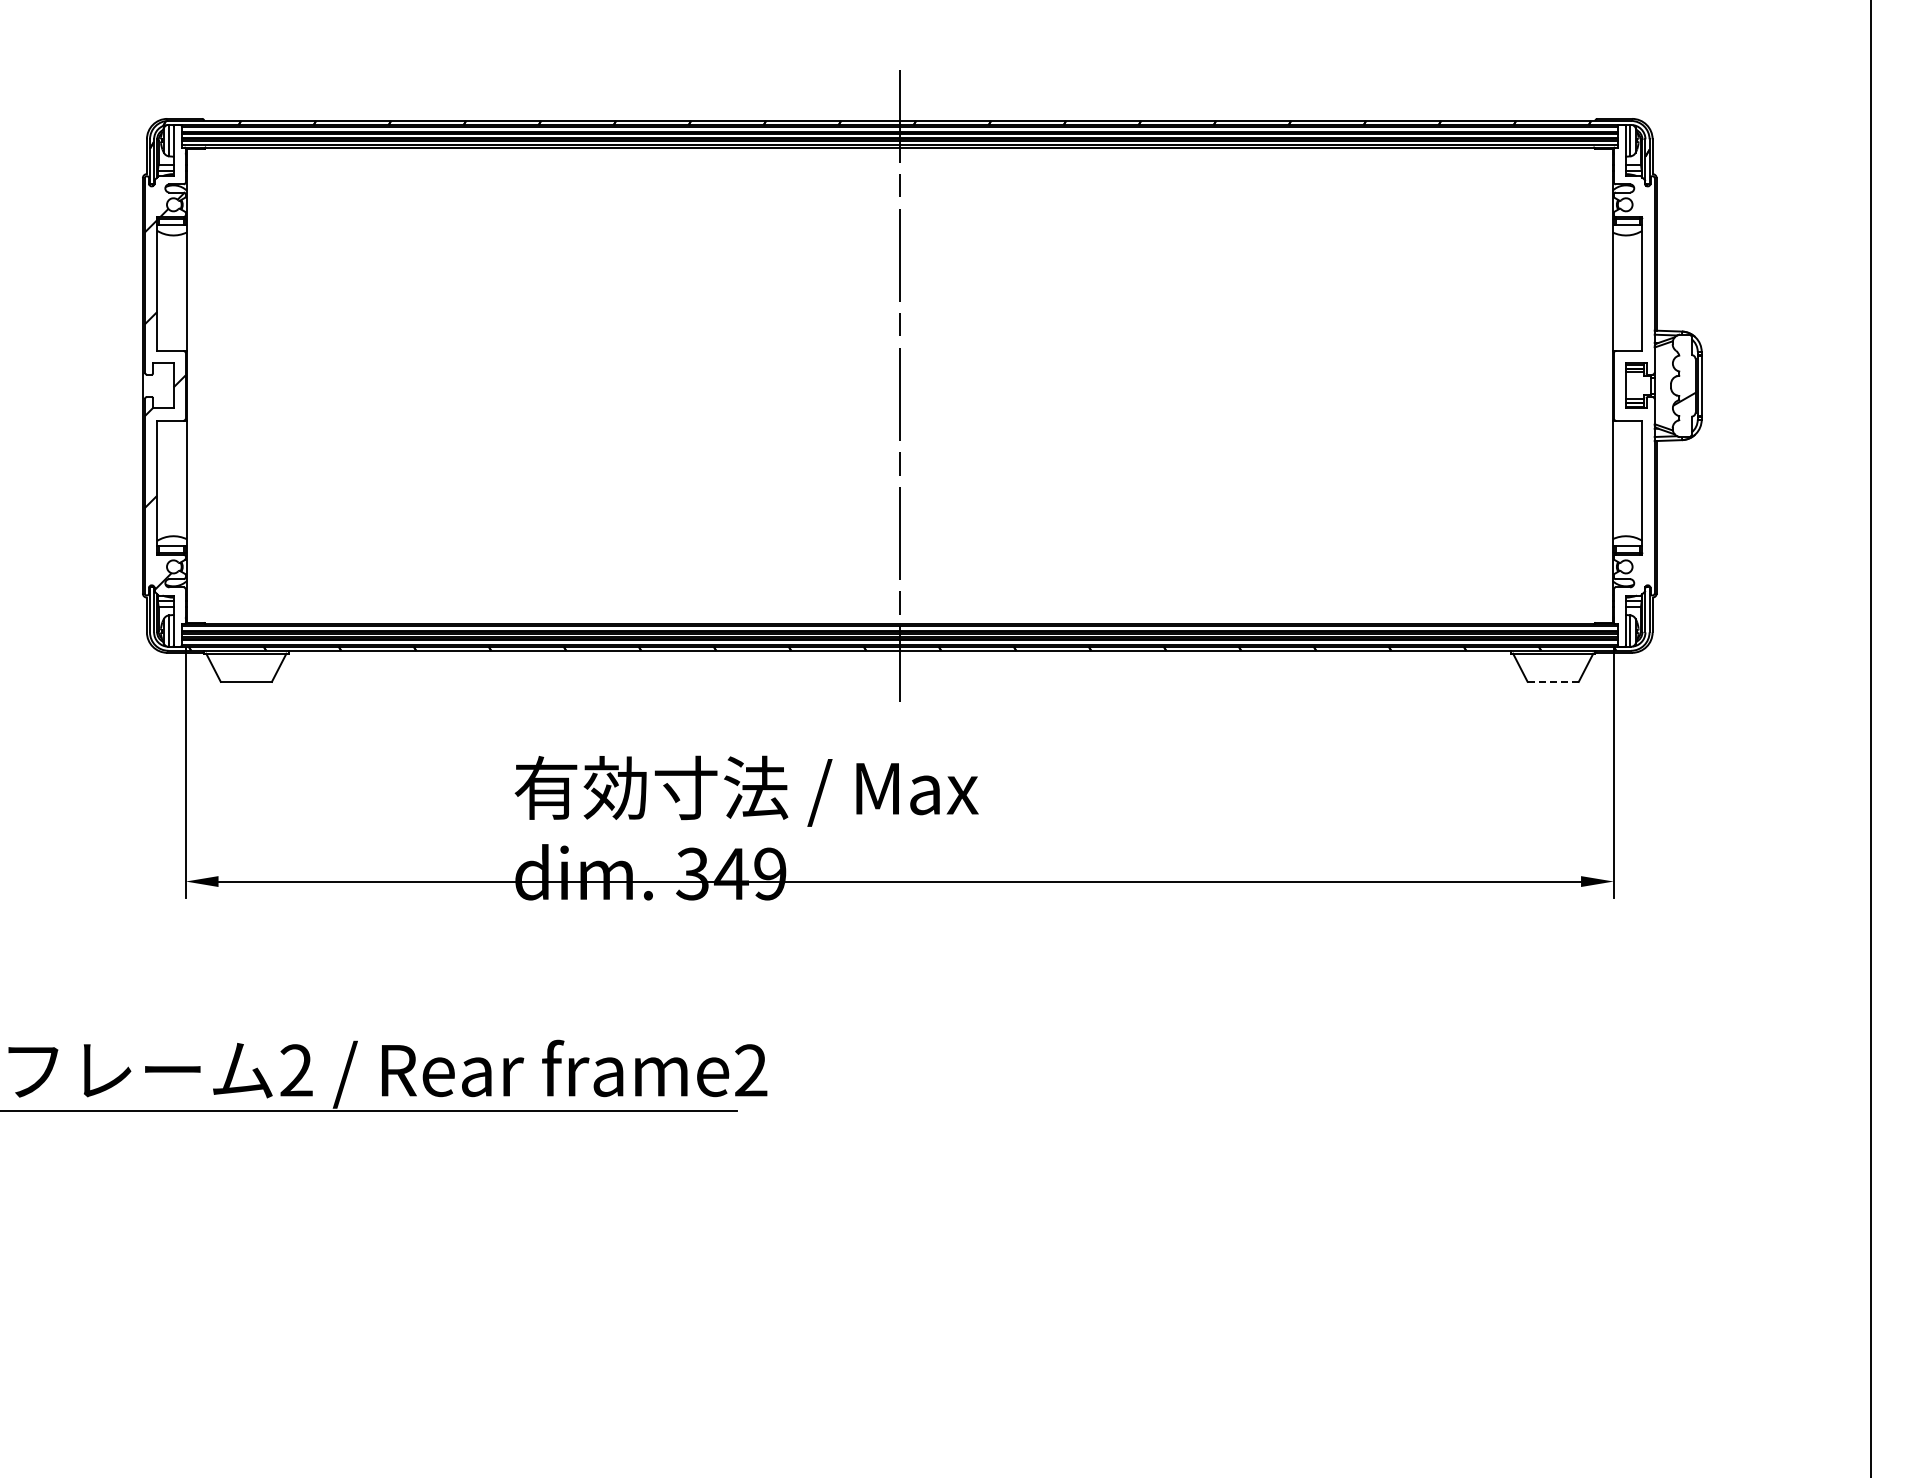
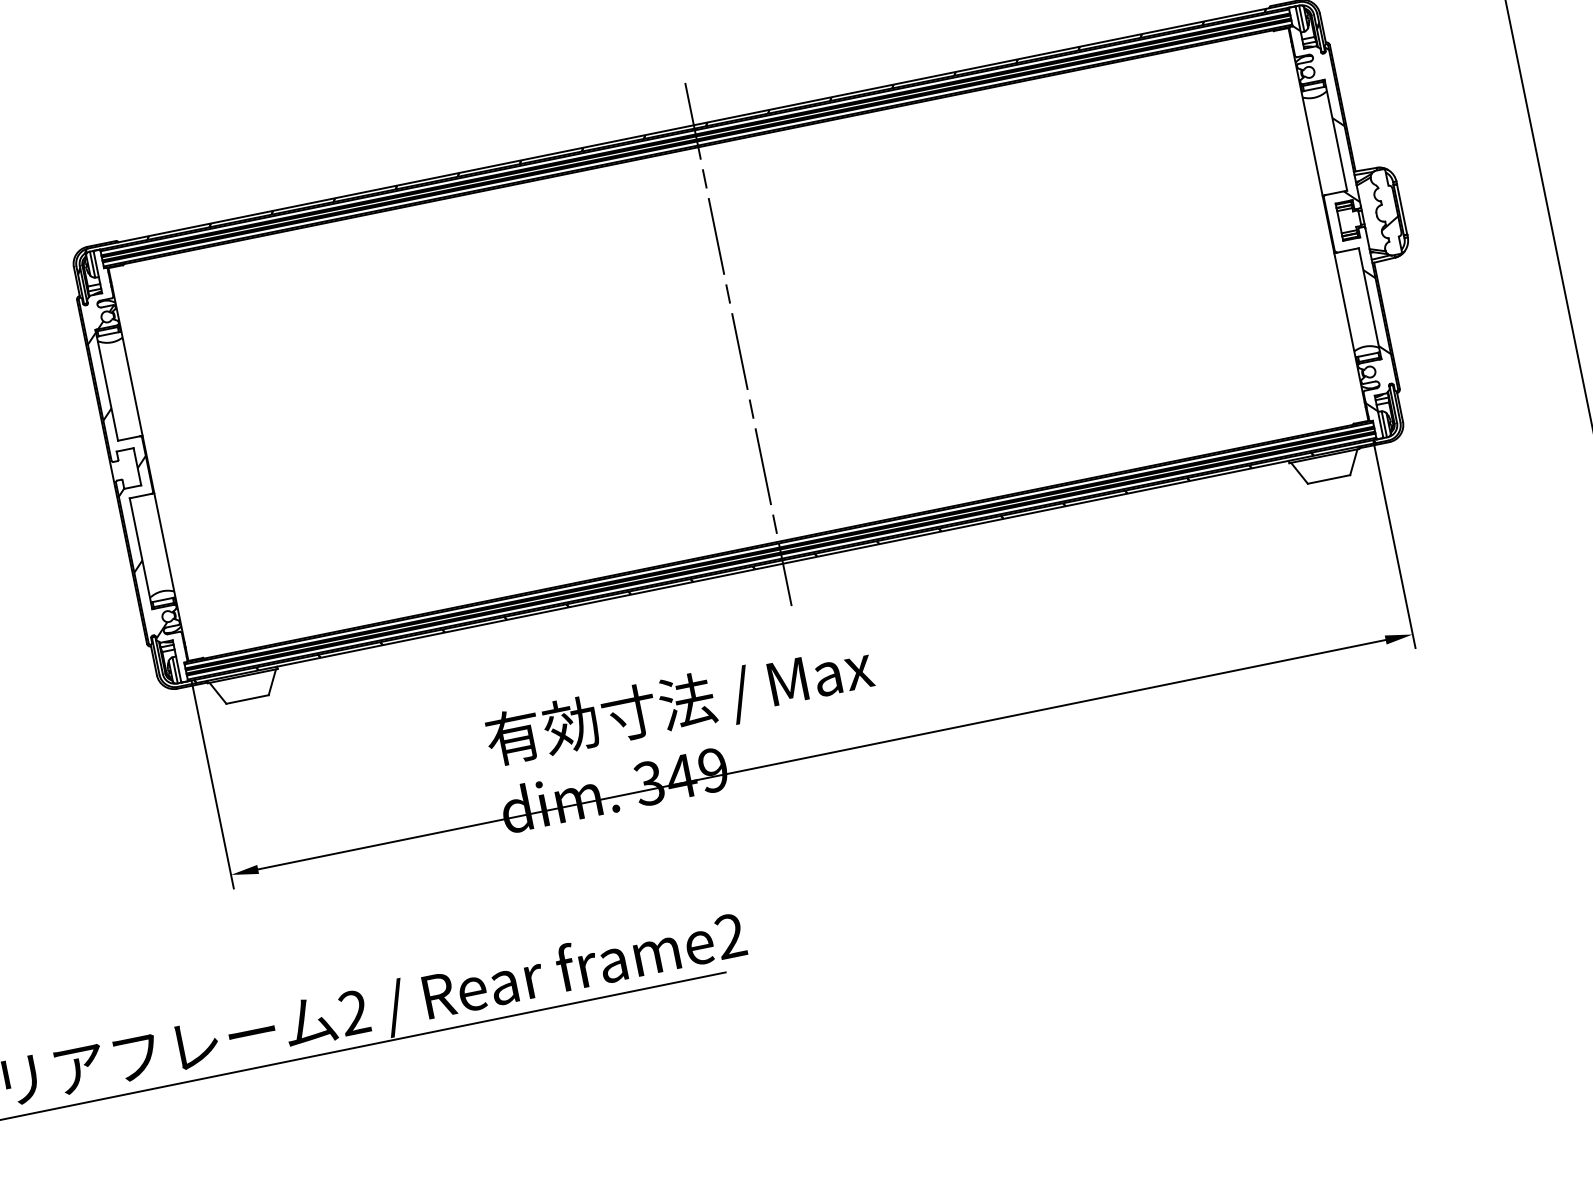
hatch: (1633, 380) -> (1344, 216), added
line: (1553, 681) -> (1329, 479), dashed -> solid

